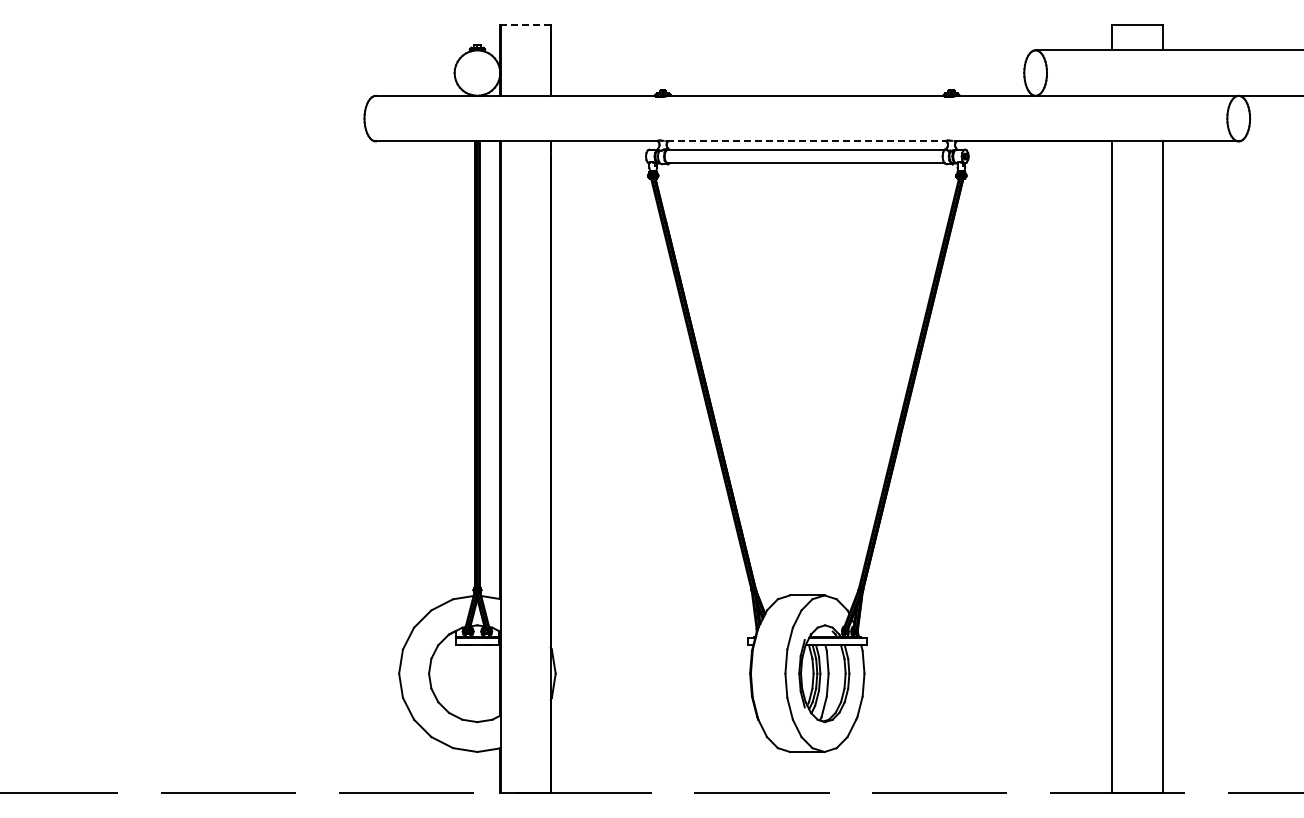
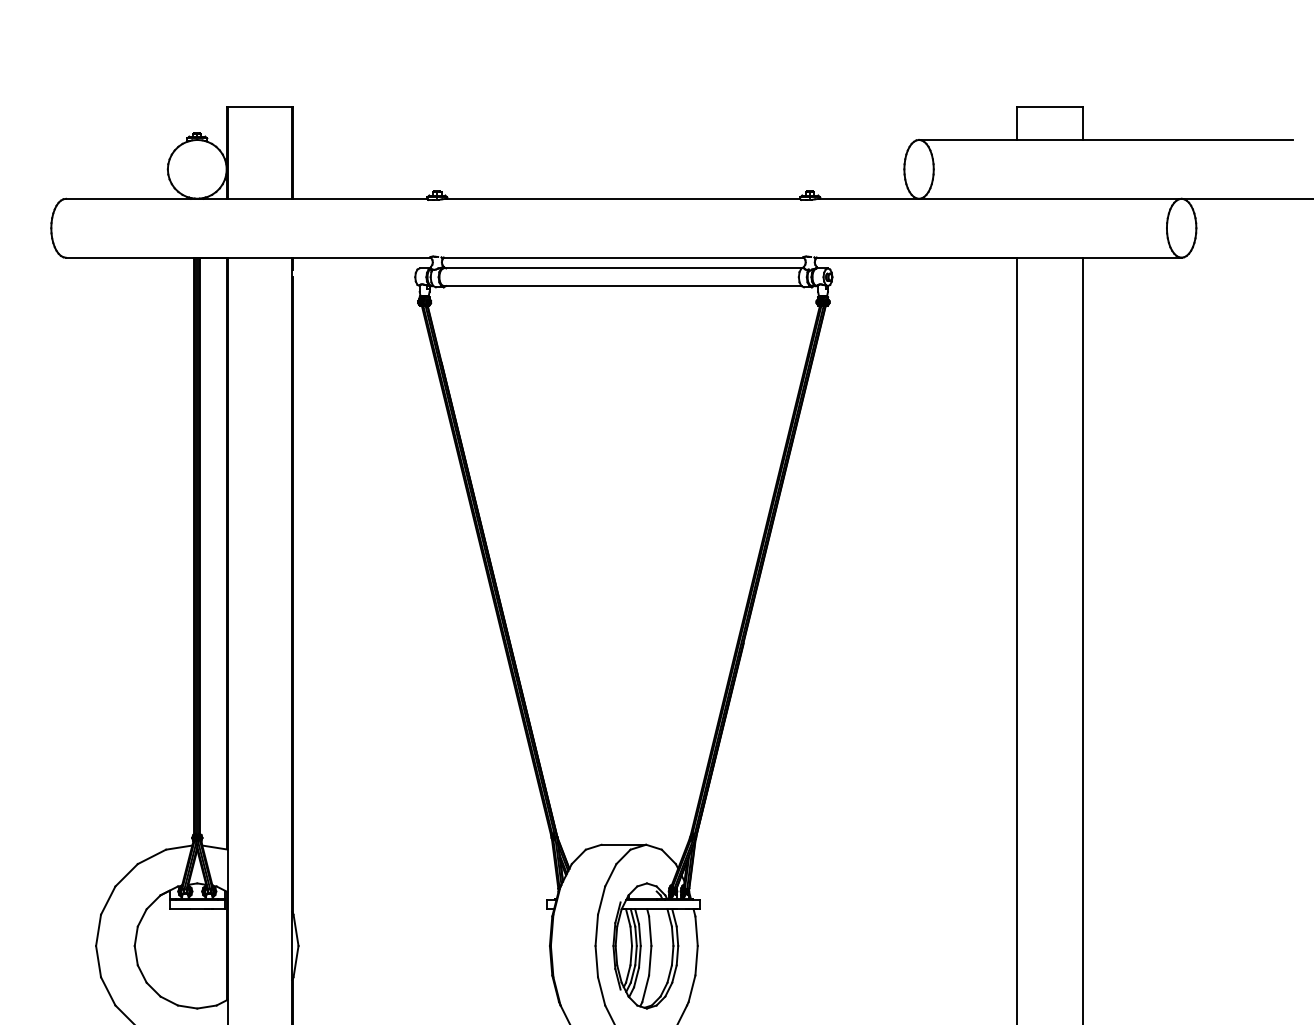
line: (525, 24) -> (259, 106), dashed -> solid
line: (806, 141) -> (622, 257), dashed -> solid

